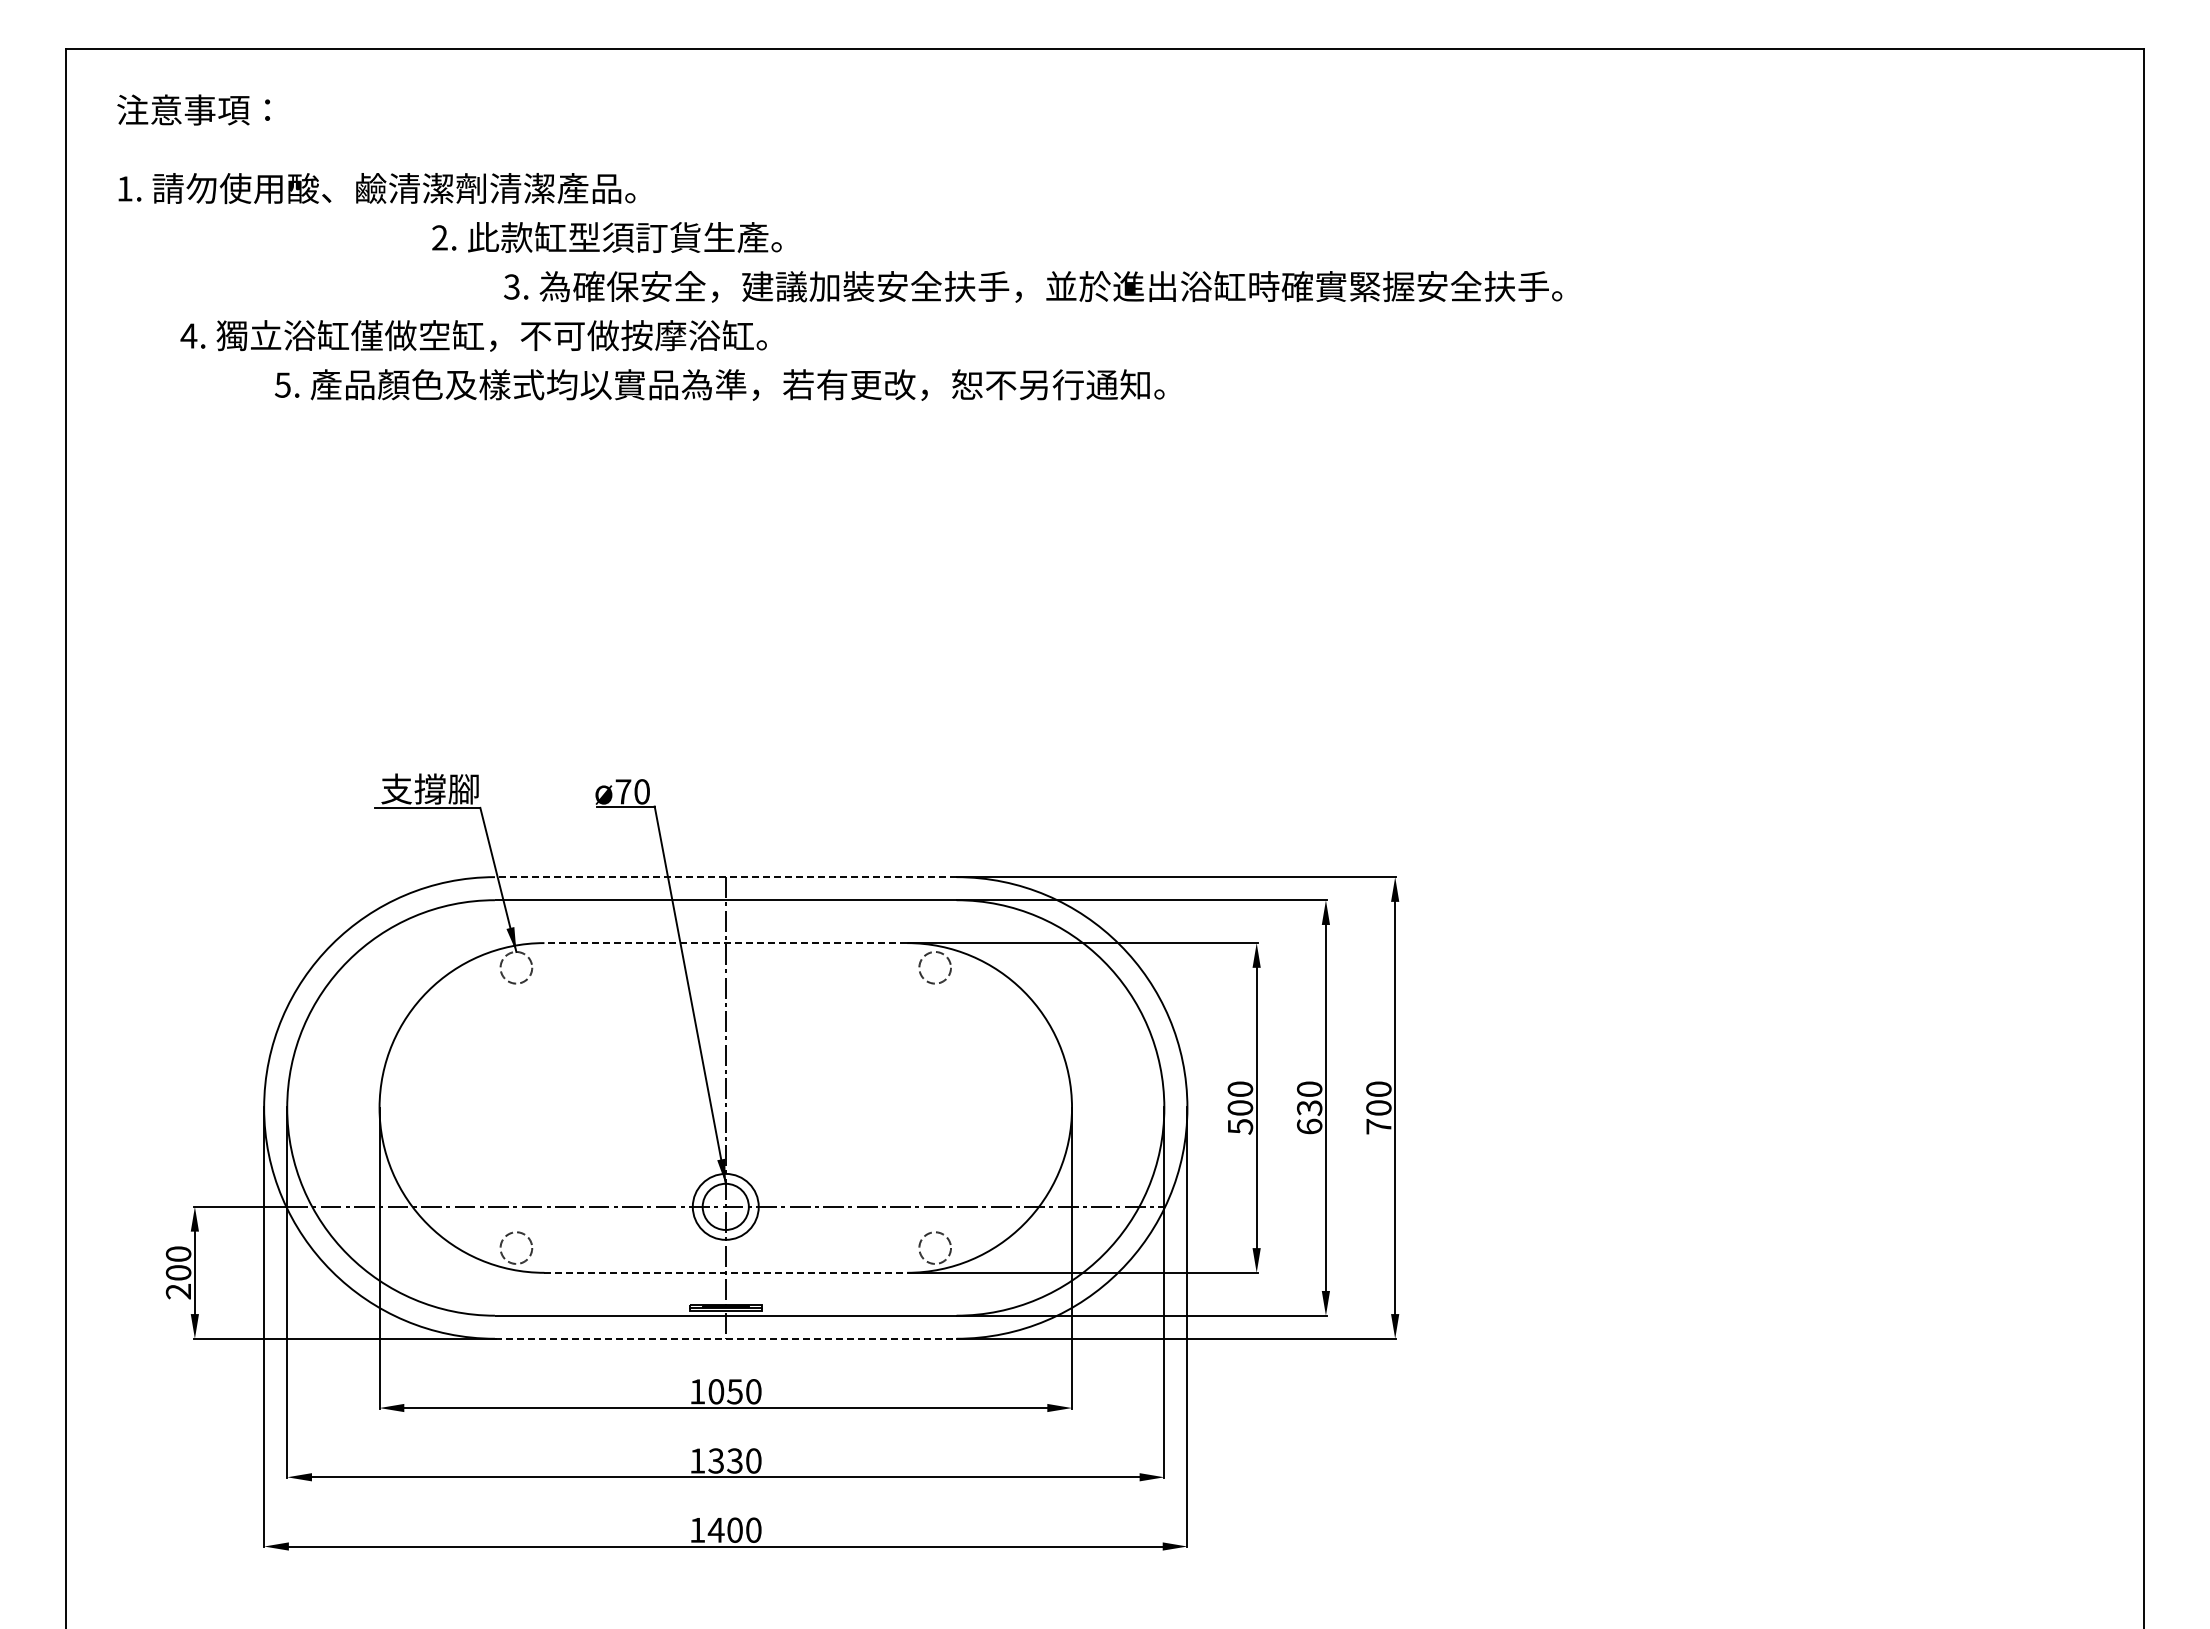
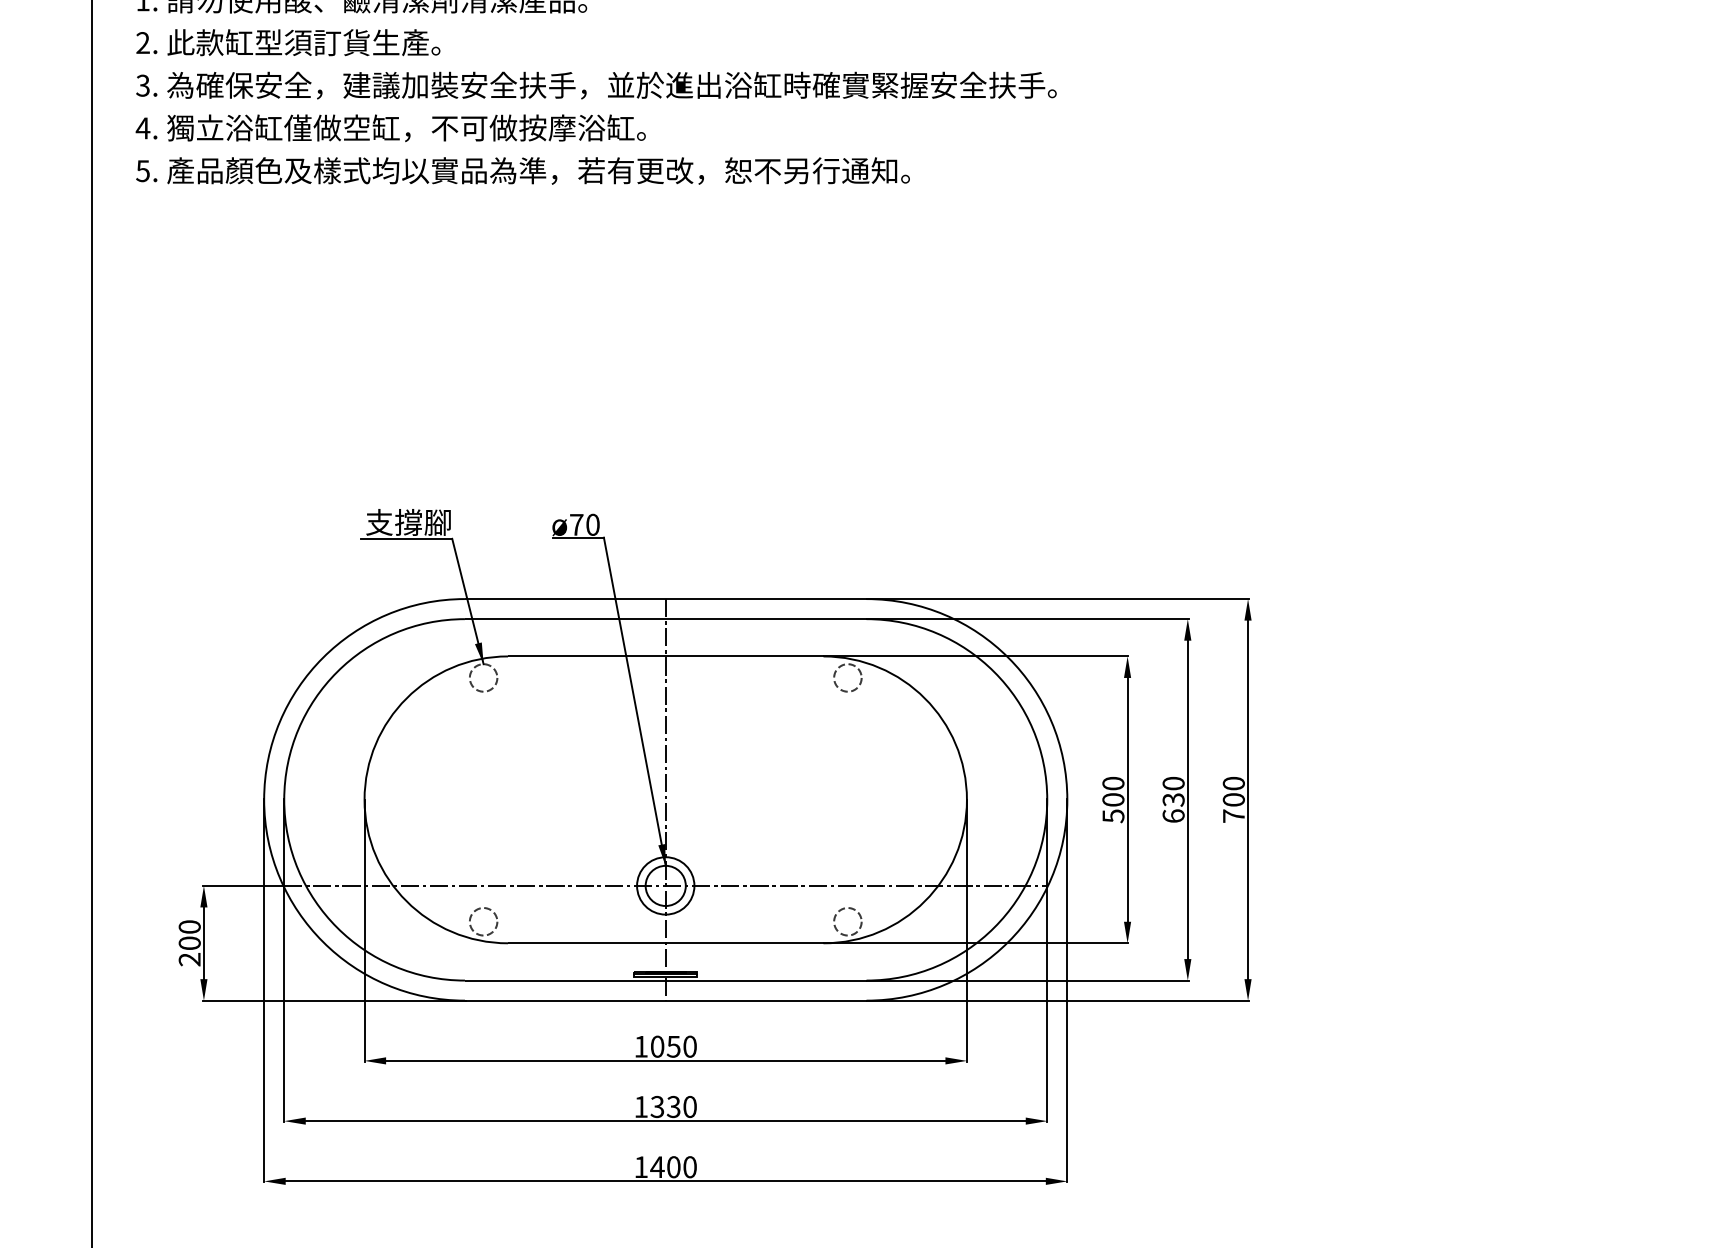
text: (606, 237) -> (287, 42), moved
text: (1033, 286) -> (596, 85), moved
text: (473, 335) -> (390, 127), moved
text: (719, 384) -> (522, 170), moved
line: (725, 877) -> (665, 599), dashed -> solid
line: (725, 943) -> (665, 656), dashed -> solid
line: (726, 1272) -> (666, 943), dashed -> solid
line: (725, 1338) -> (665, 1000), dashed -> solid

